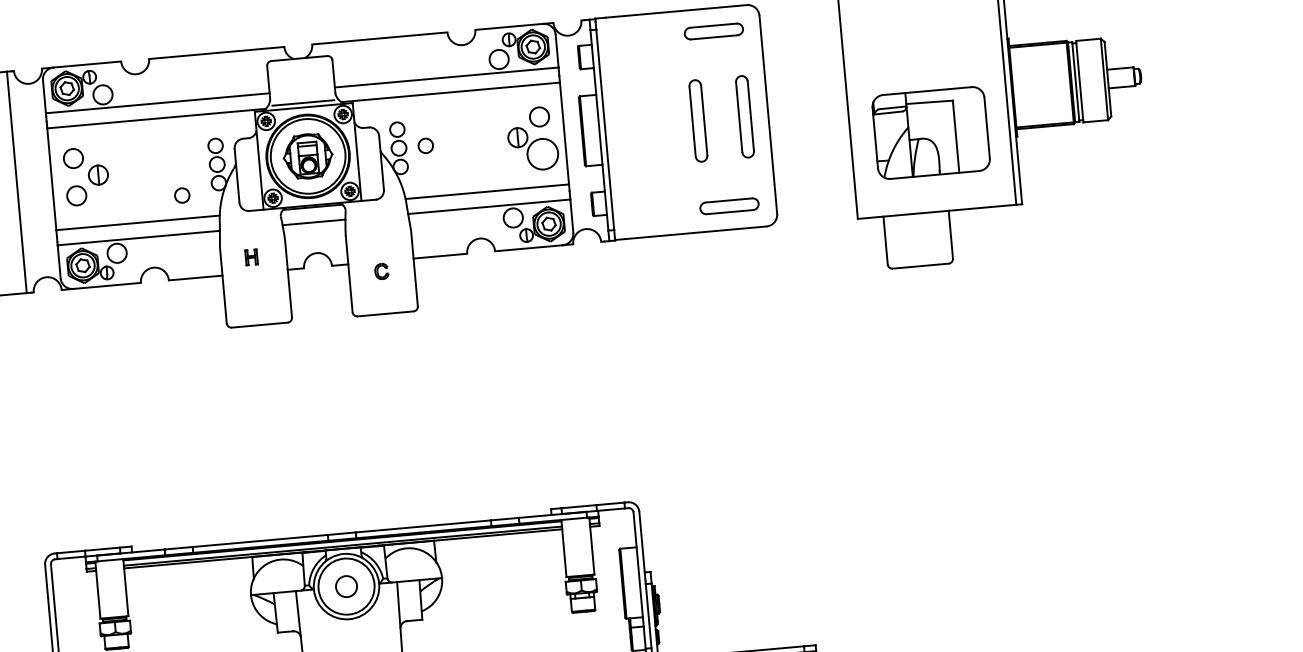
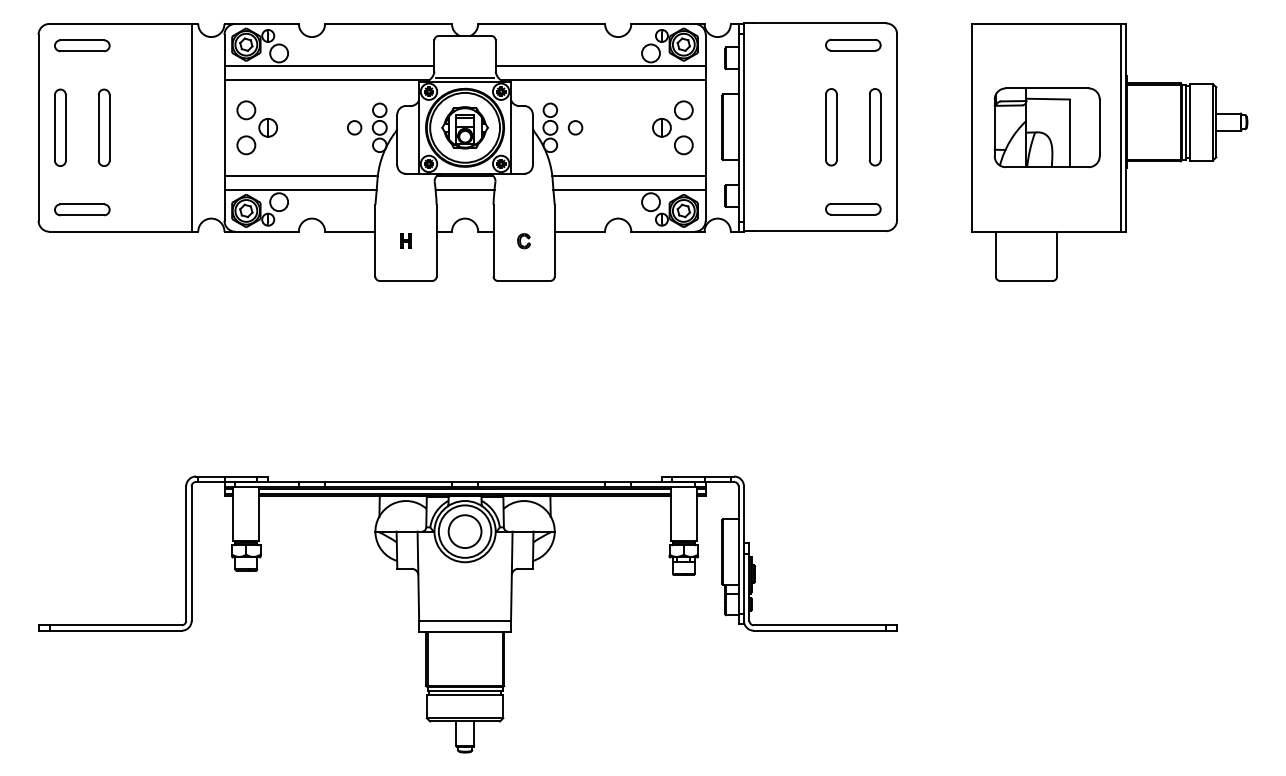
part: (930, 132) -> (1046, 127), moved
circle: (542, 154) -> (683, 145), size x0.62
circle: (182, 195) -> (354, 127), moved
part: (250, 256) -> (405, 240), moved
circle: (345, 586) -> (464, 531), size x1.67

